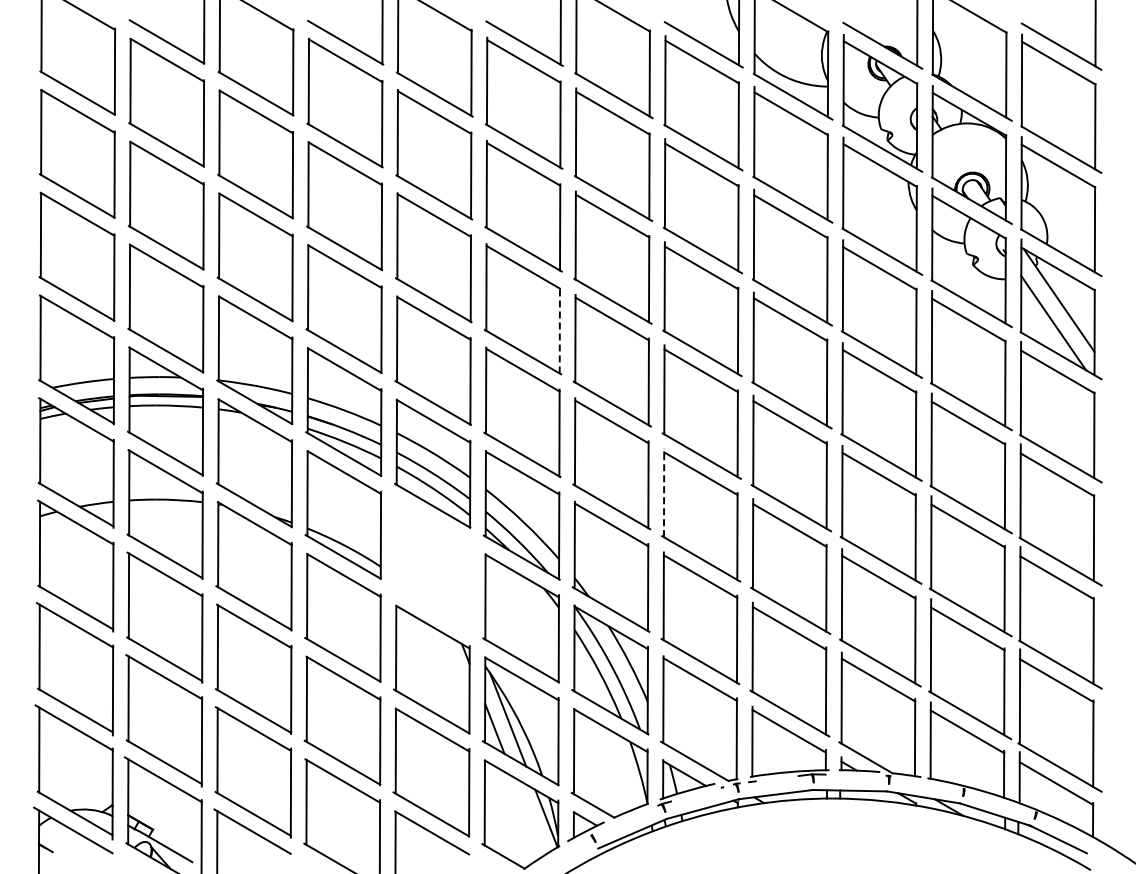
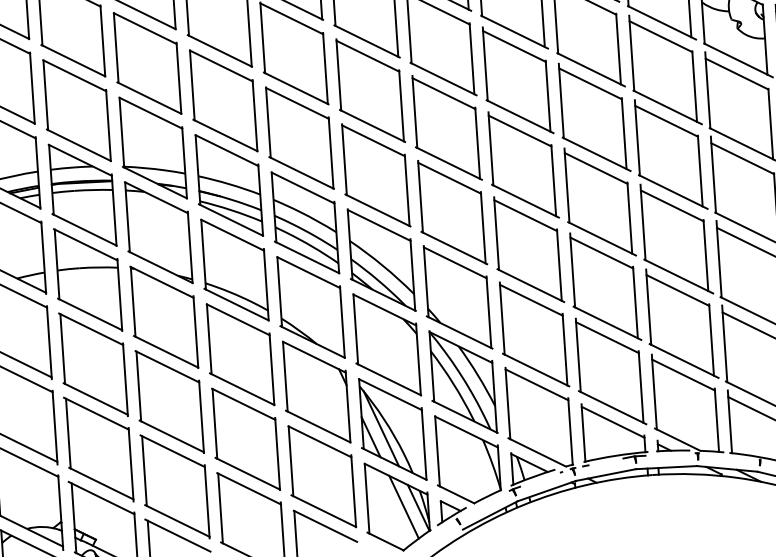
line: (559, 329) -> (401, 105), dashed -> solid
line: (664, 492) -> (496, 233), dashed -> solid
part: (432, 566) -> (310, 307), added
line: (528, 816) -> (403, 507), added

